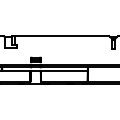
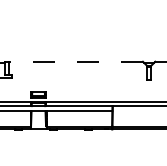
line: (61, 36) -> (74, 62), solid -> dashed

